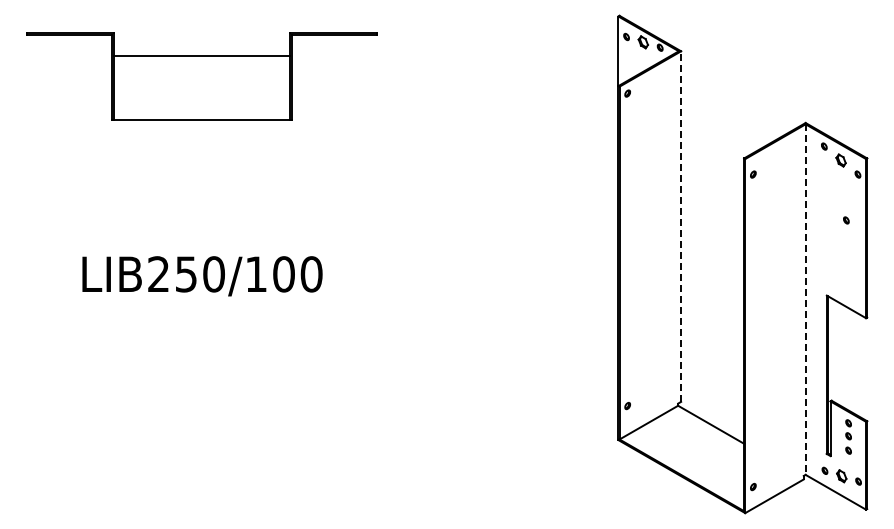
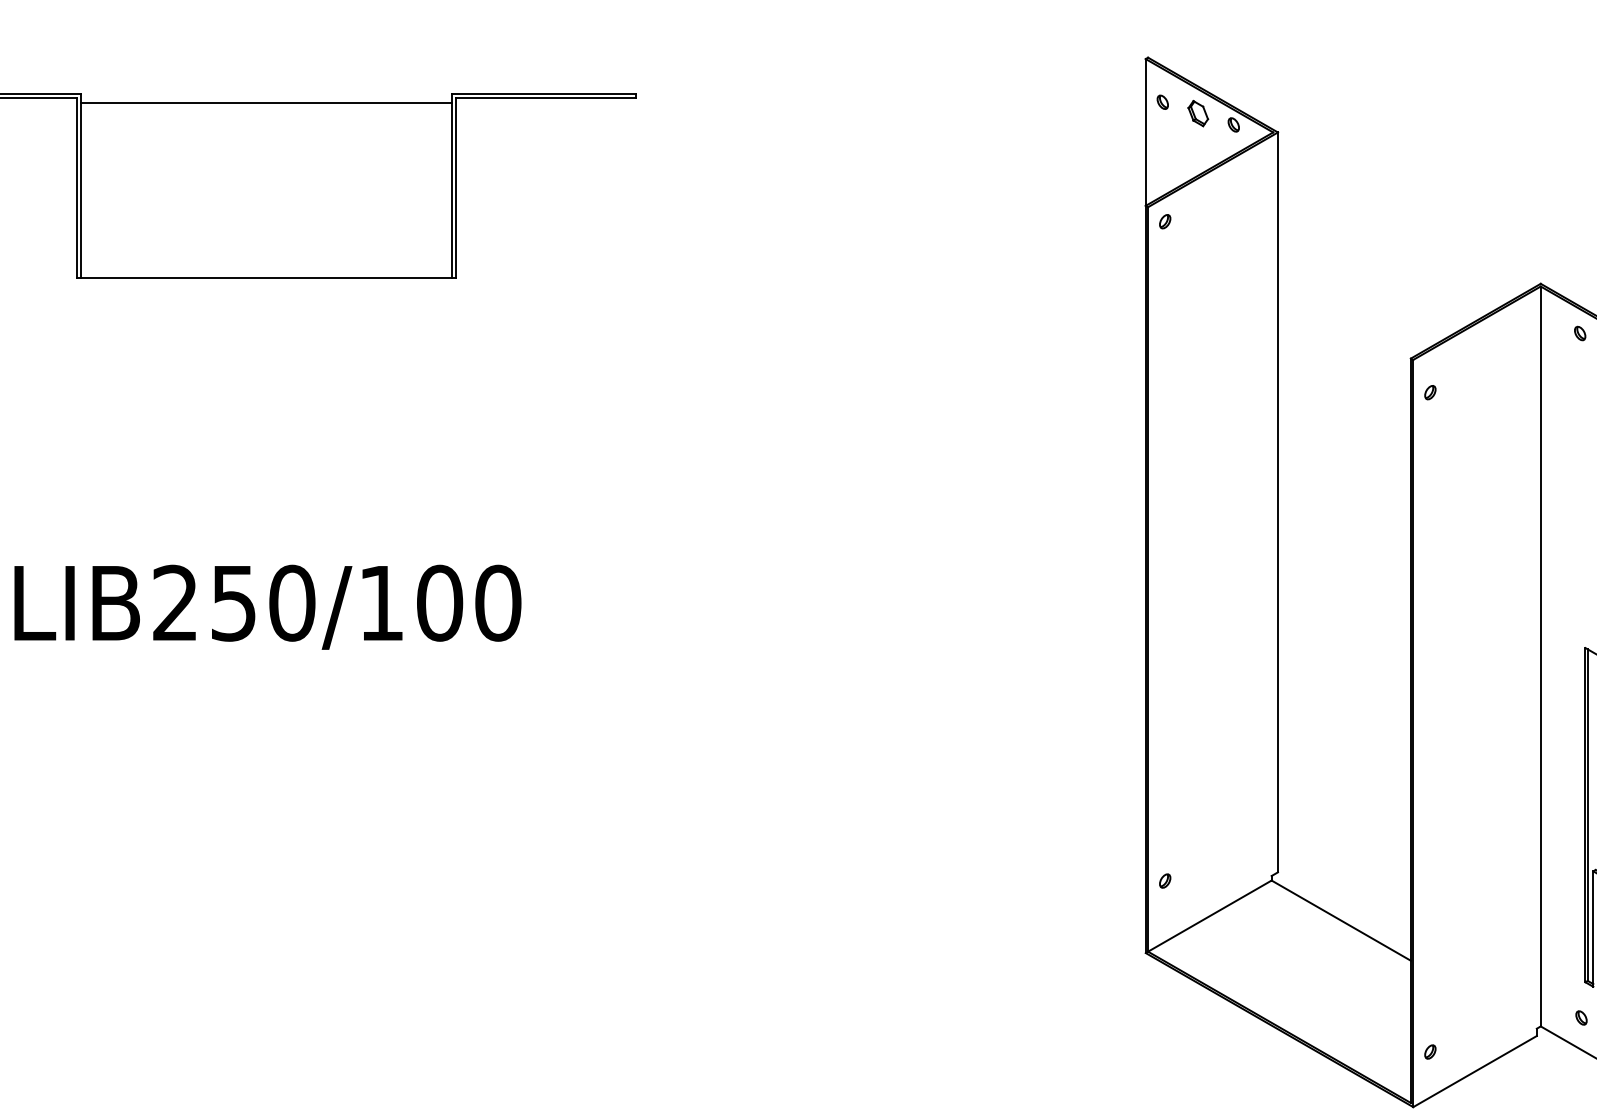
line: (201, 56) -> (265, 103), moved
line: (681, 226) -> (1278, 502), dashed -> solid
line: (805, 300) -> (1540, 658), dashed -> solid

